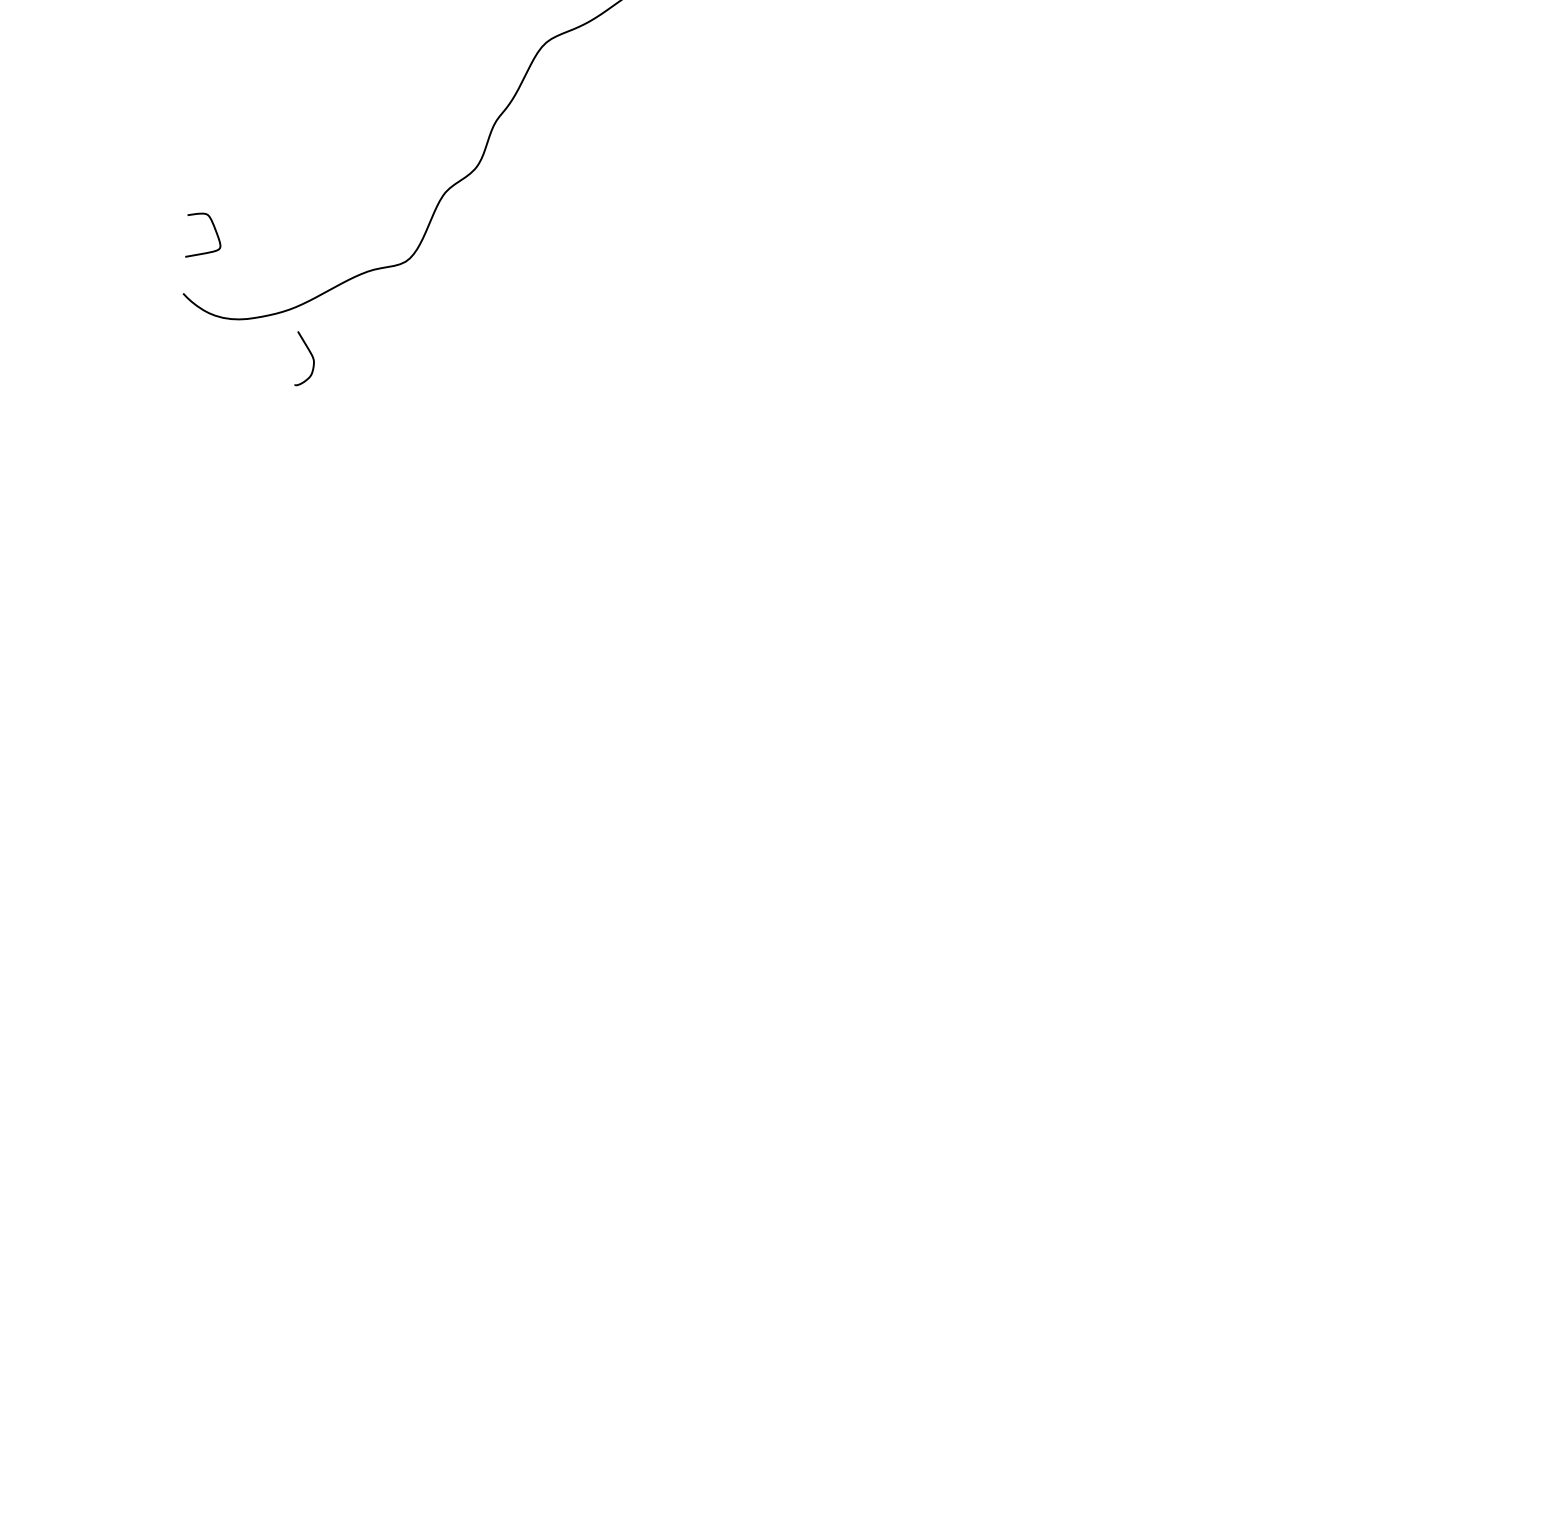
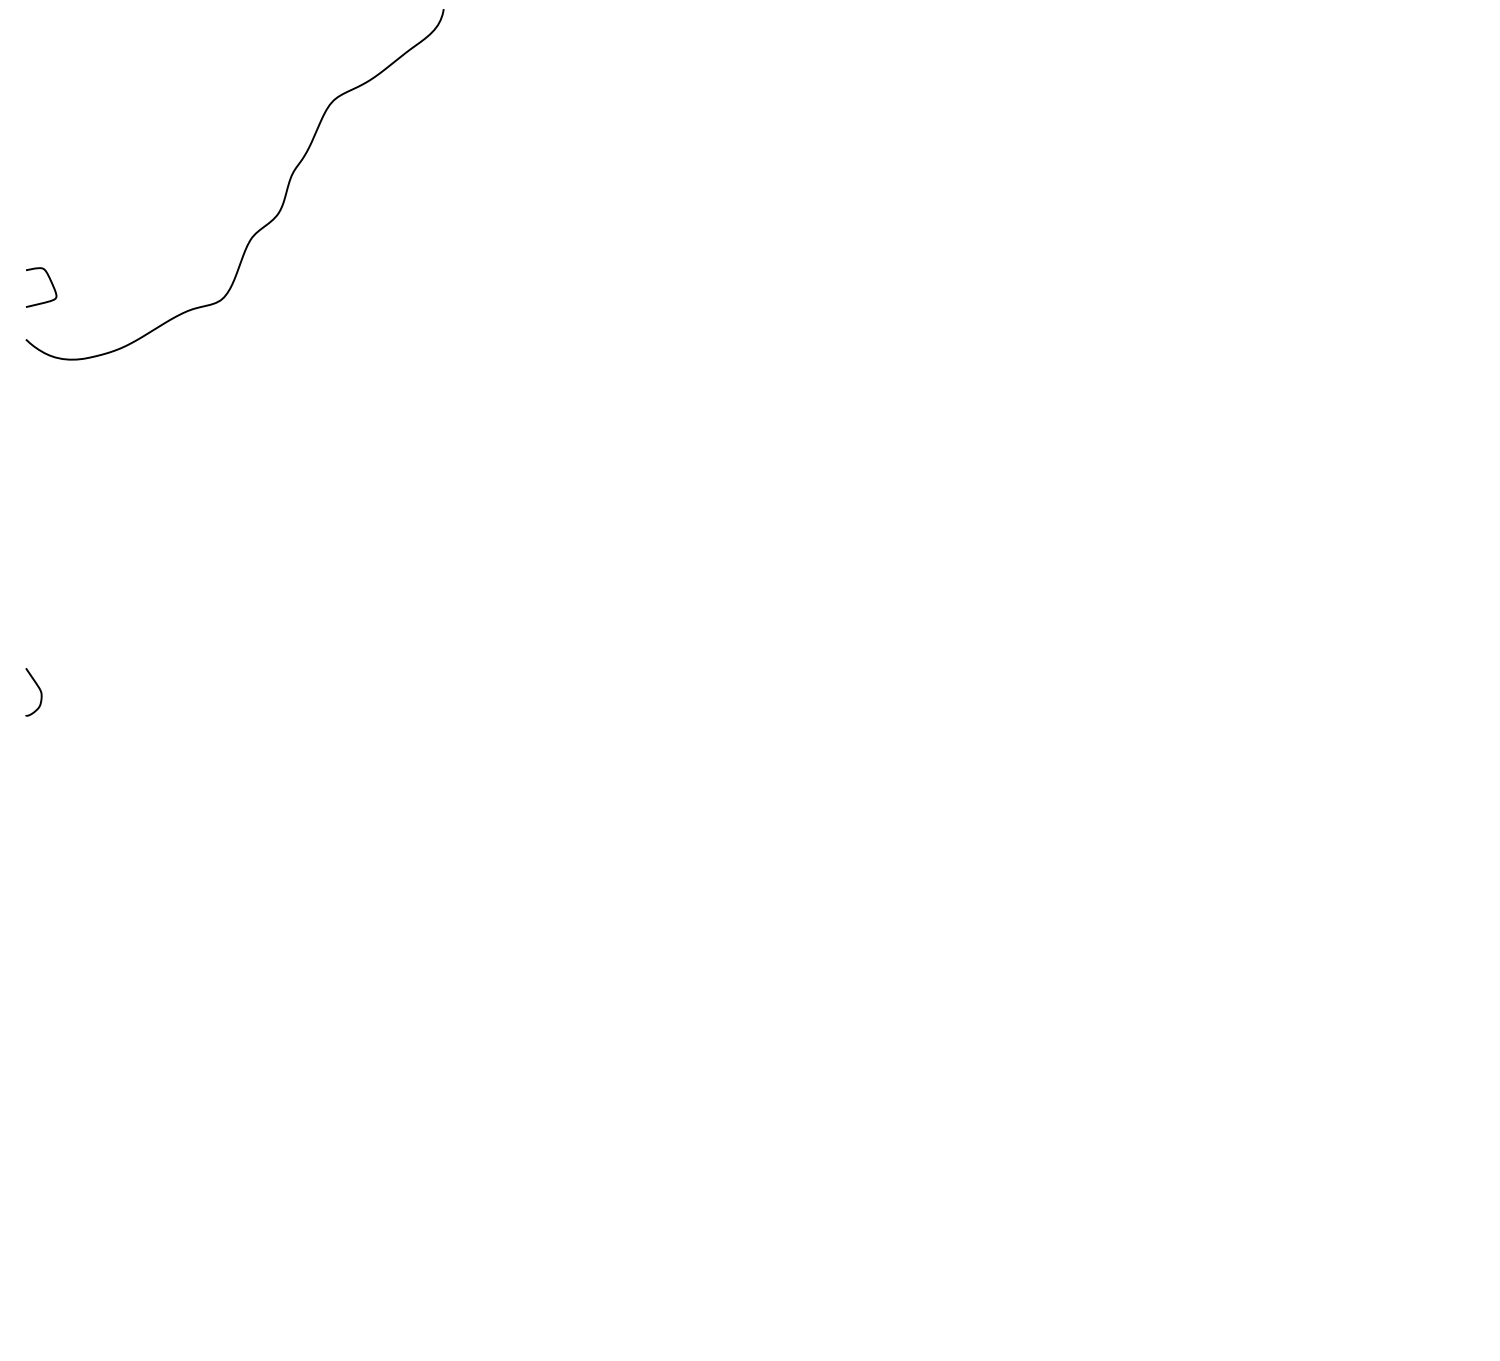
curve: (311, 357) -> (39, 690), moved

